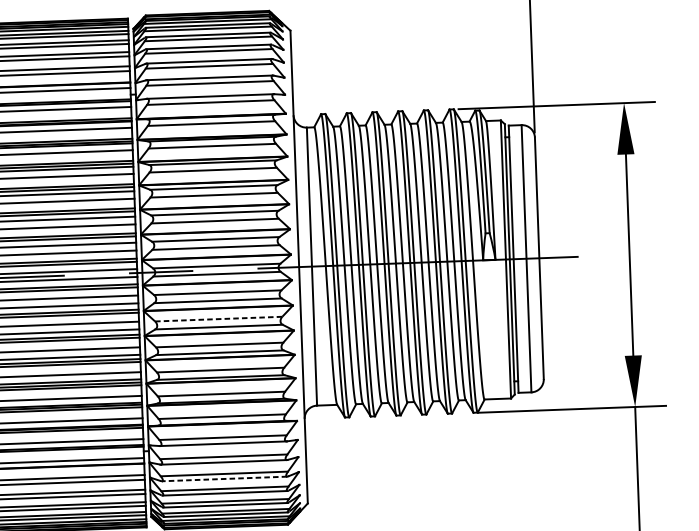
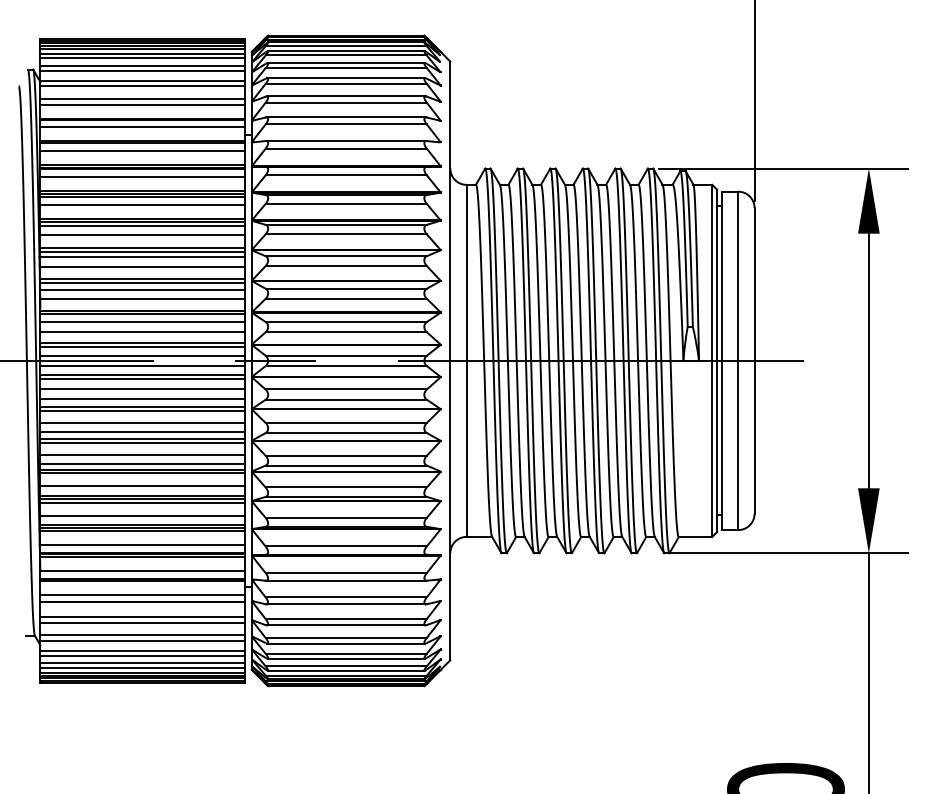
line: (218, 318) -> (346, 422), dashed -> solid
line: (223, 479) -> (345, 625), dashed -> solid

